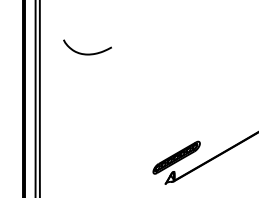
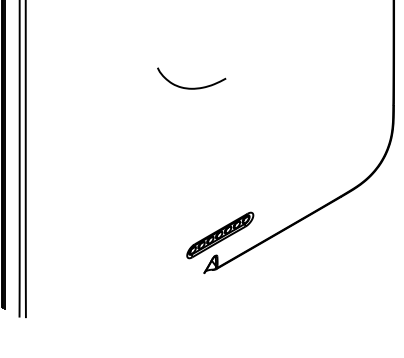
curve: (87, 53) -> (191, 87), moved

